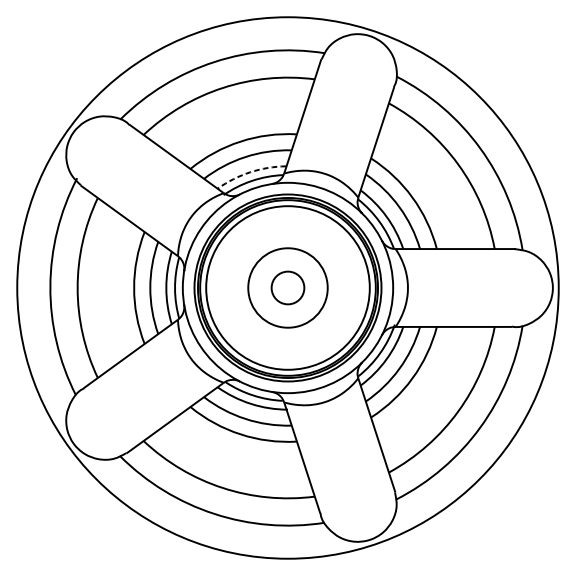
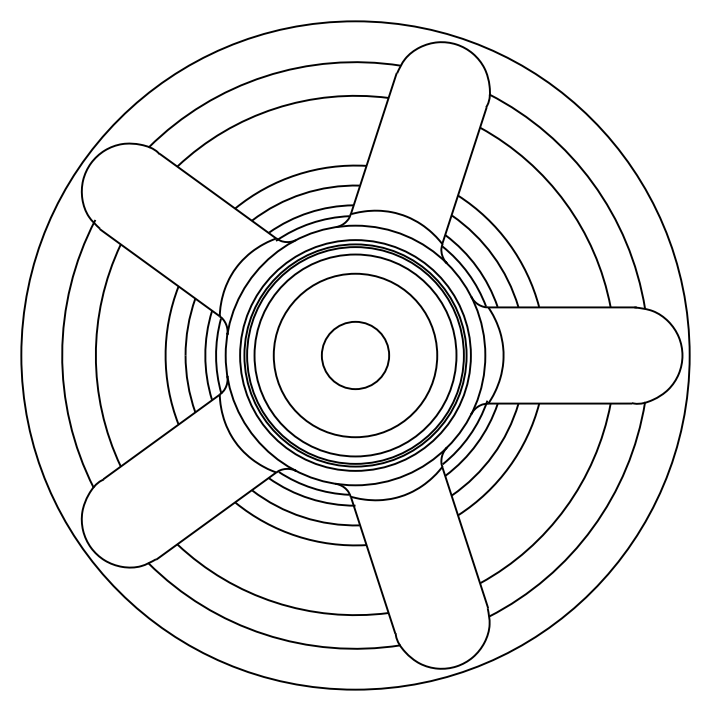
arc: (250, 172) -> (309, 212), dashed -> solid
circle: (288, 288) -> (355, 355), size x1.67
circle: (288, 288) -> (355, 355), size x1.67

